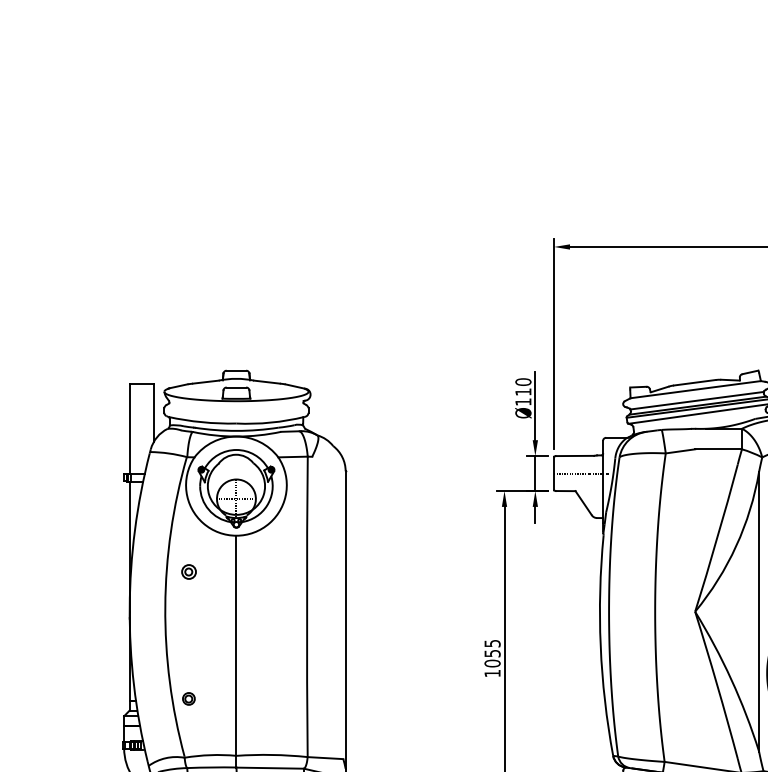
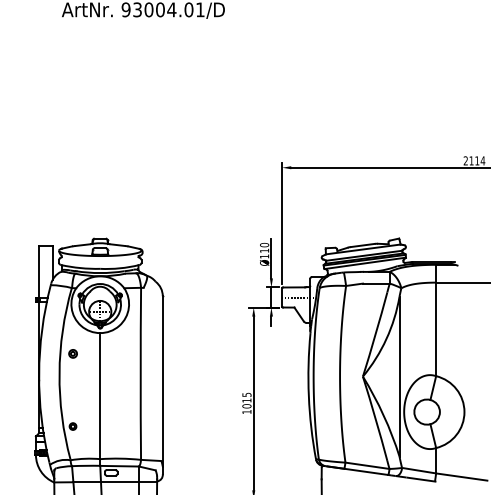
text: (491, 653) -> (246, 400), 1055 -> 1015

